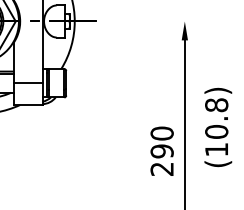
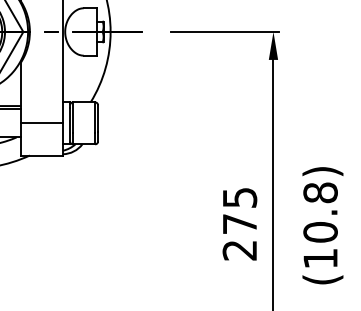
line: (151, 21) -> (224, 31), added
text: (218, 127) -> (323, 225), moved
text: (161, 142) -> (238, 210), 290 -> 275

